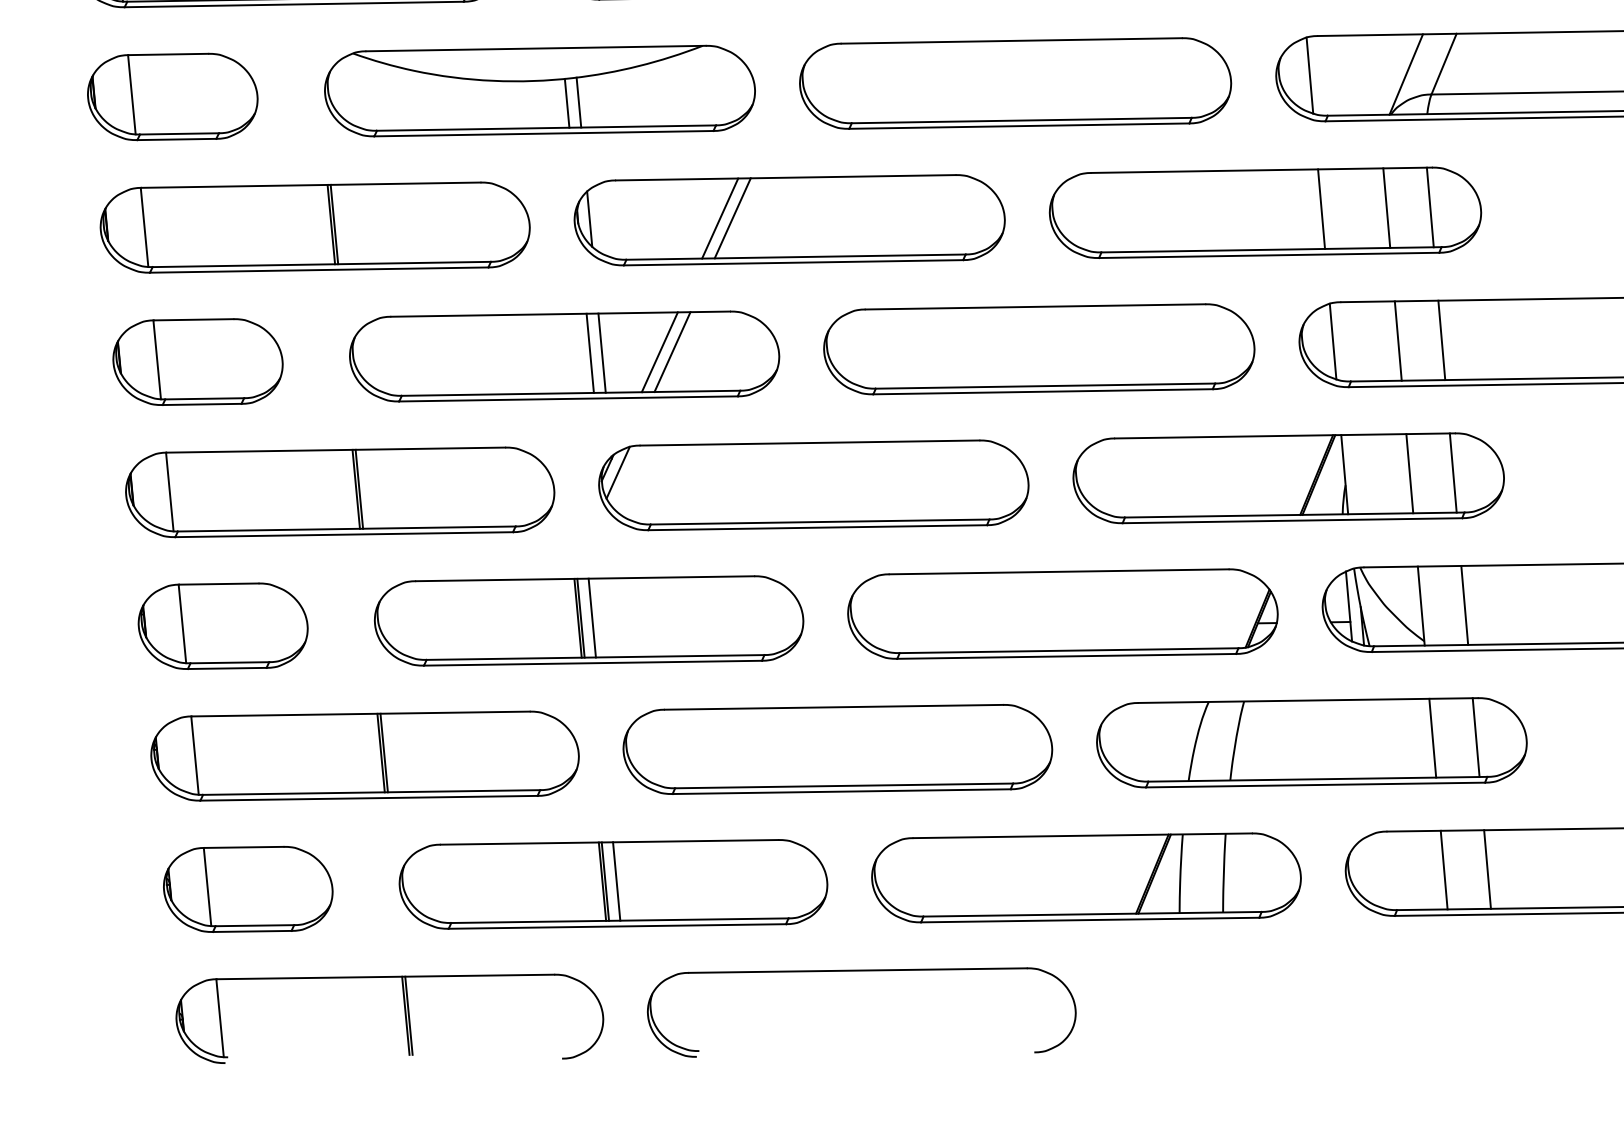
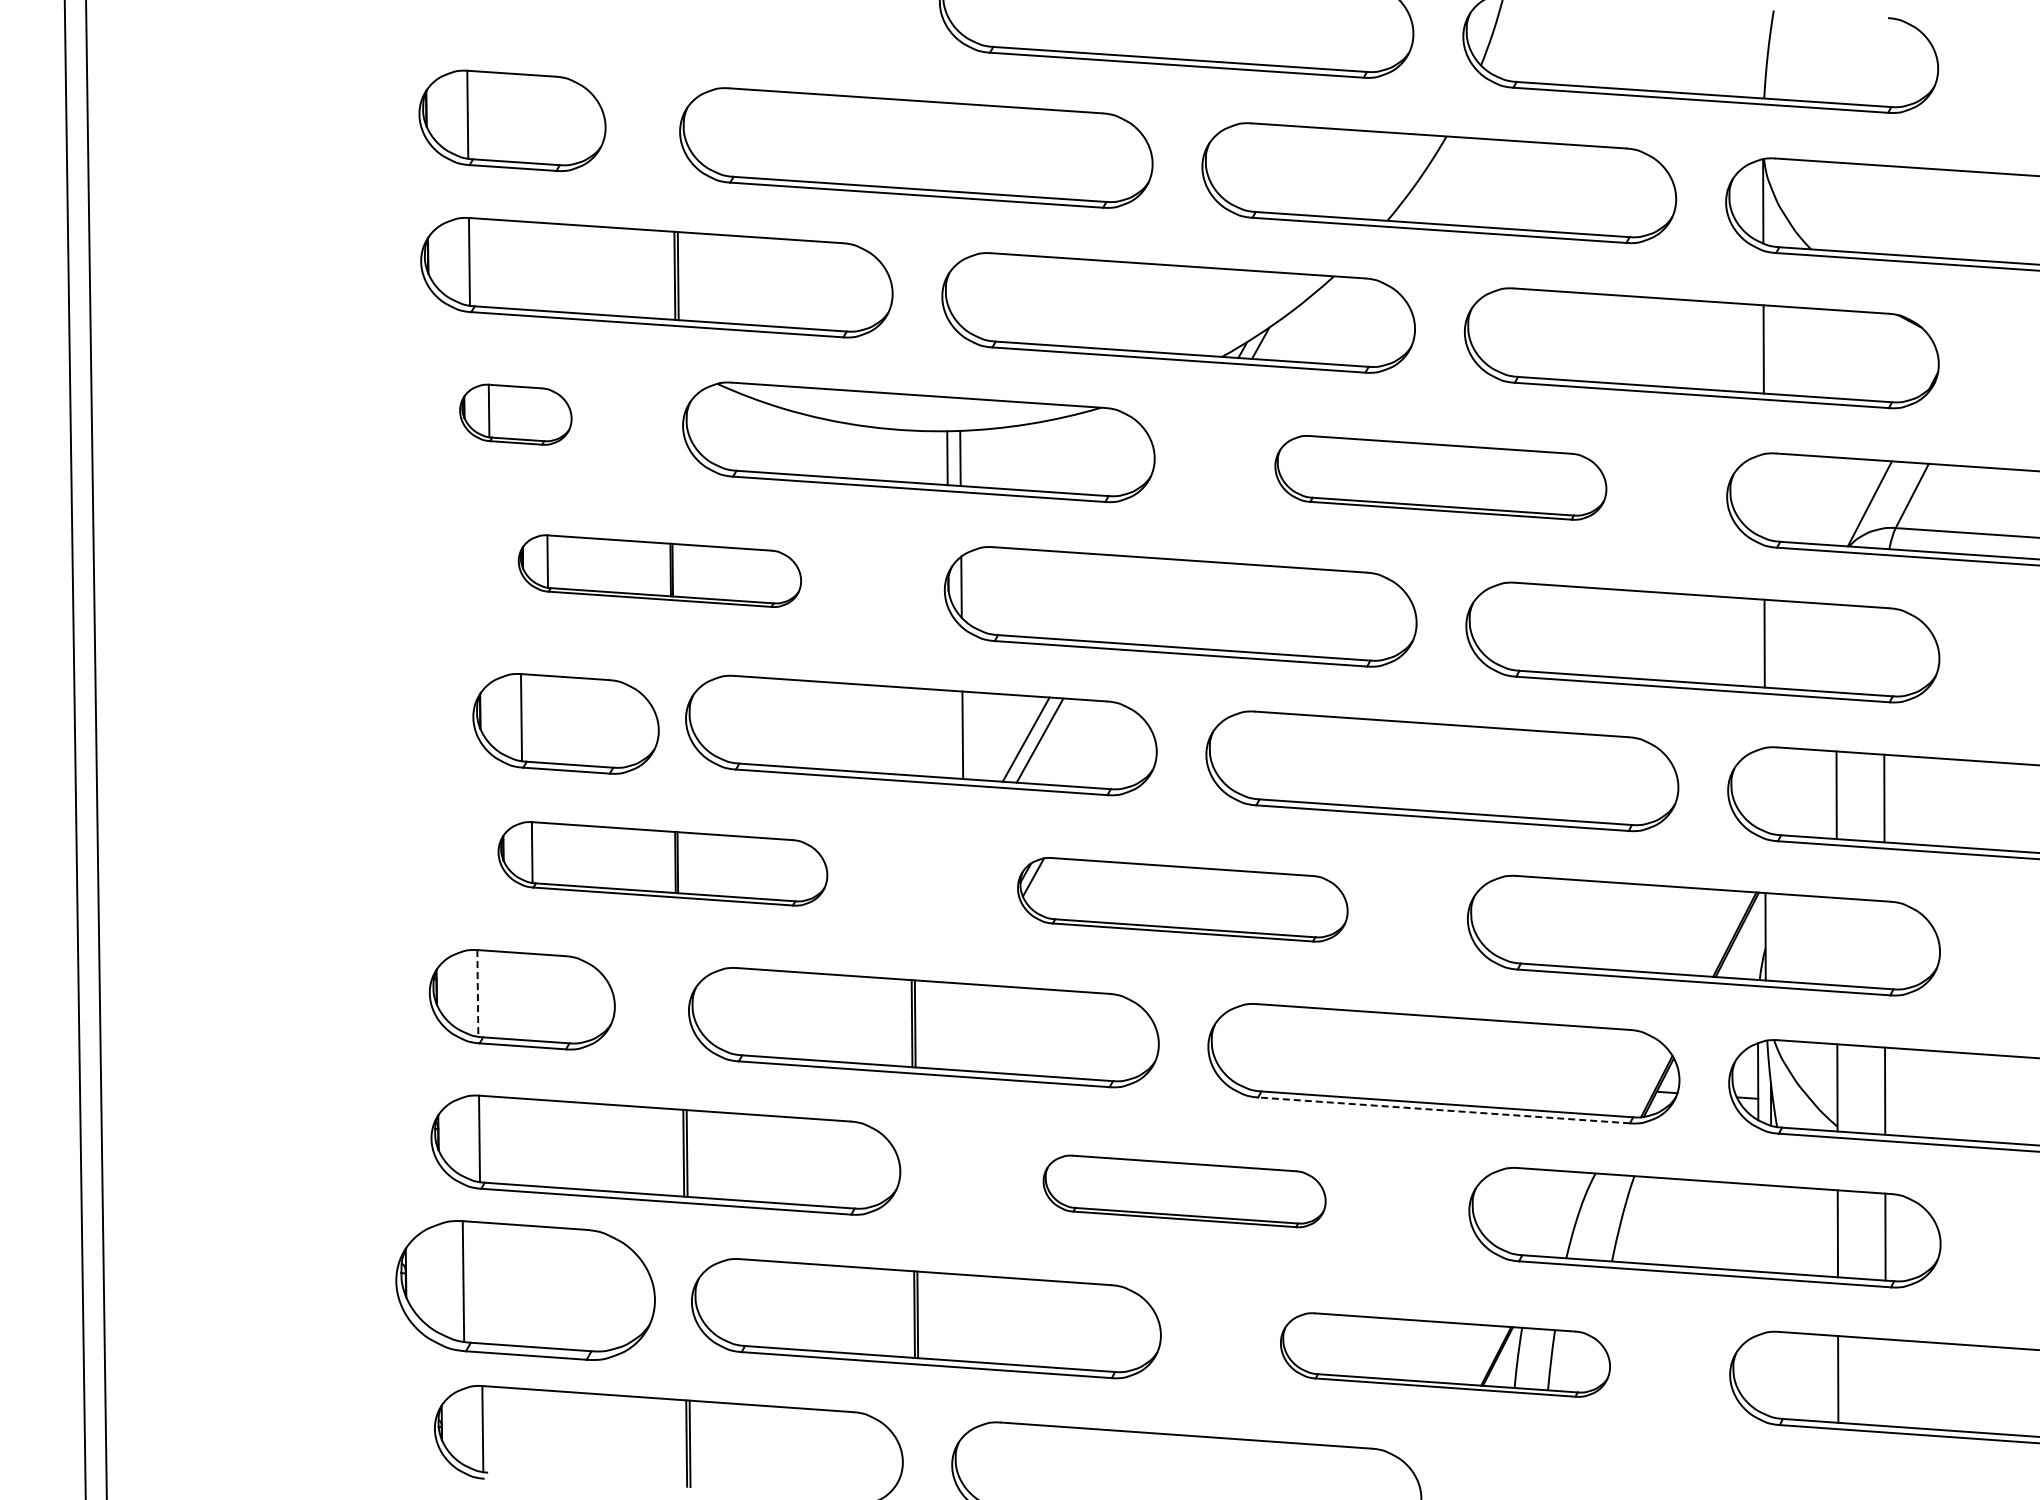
line: (1310, 75) -> (1764, 496), removed
part: (1015, 83) -> (1440, 477), size x0.7
part: (172, 96) -> (515, 414), size x0.6
line: (1429, 207) -> (1883, 651), removed
line: (1386, 208) -> (1836, 648), removed
line: (720, 218) -> (1104, 598), removed
line: (731, 218) -> (1117, 599), removed
part: (314, 226) -> (659, 570), size x0.6
line: (1333, 341) -> (1765, 789), removed
line: (589, 353) -> (949, 734), removed
part: (197, 361) -> (565, 723), moved
line: (1452, 472) -> (1884, 944), removed
line: (1409, 473) -> (1836, 941), removed
part: (813, 485) -> (1182, 899), size x0.7
part: (339, 492) -> (662, 863), size x0.7
line: (592, 617) -> (927, 1024), removed
line: (182, 624) -> (477, 993), solid -> dashed
line: (1066, 656) -> (1443, 1110), solid -> dashed
part: (837, 749) -> (1184, 1191), size x0.6
line: (1487, 869) -> (1885, 1382), removed
part: (1086, 877) -> (1445, 1354), size x0.7
line: (616, 881) -> (929, 1315), removed
part: (248, 889) -> (525, 1290), size x1.4

